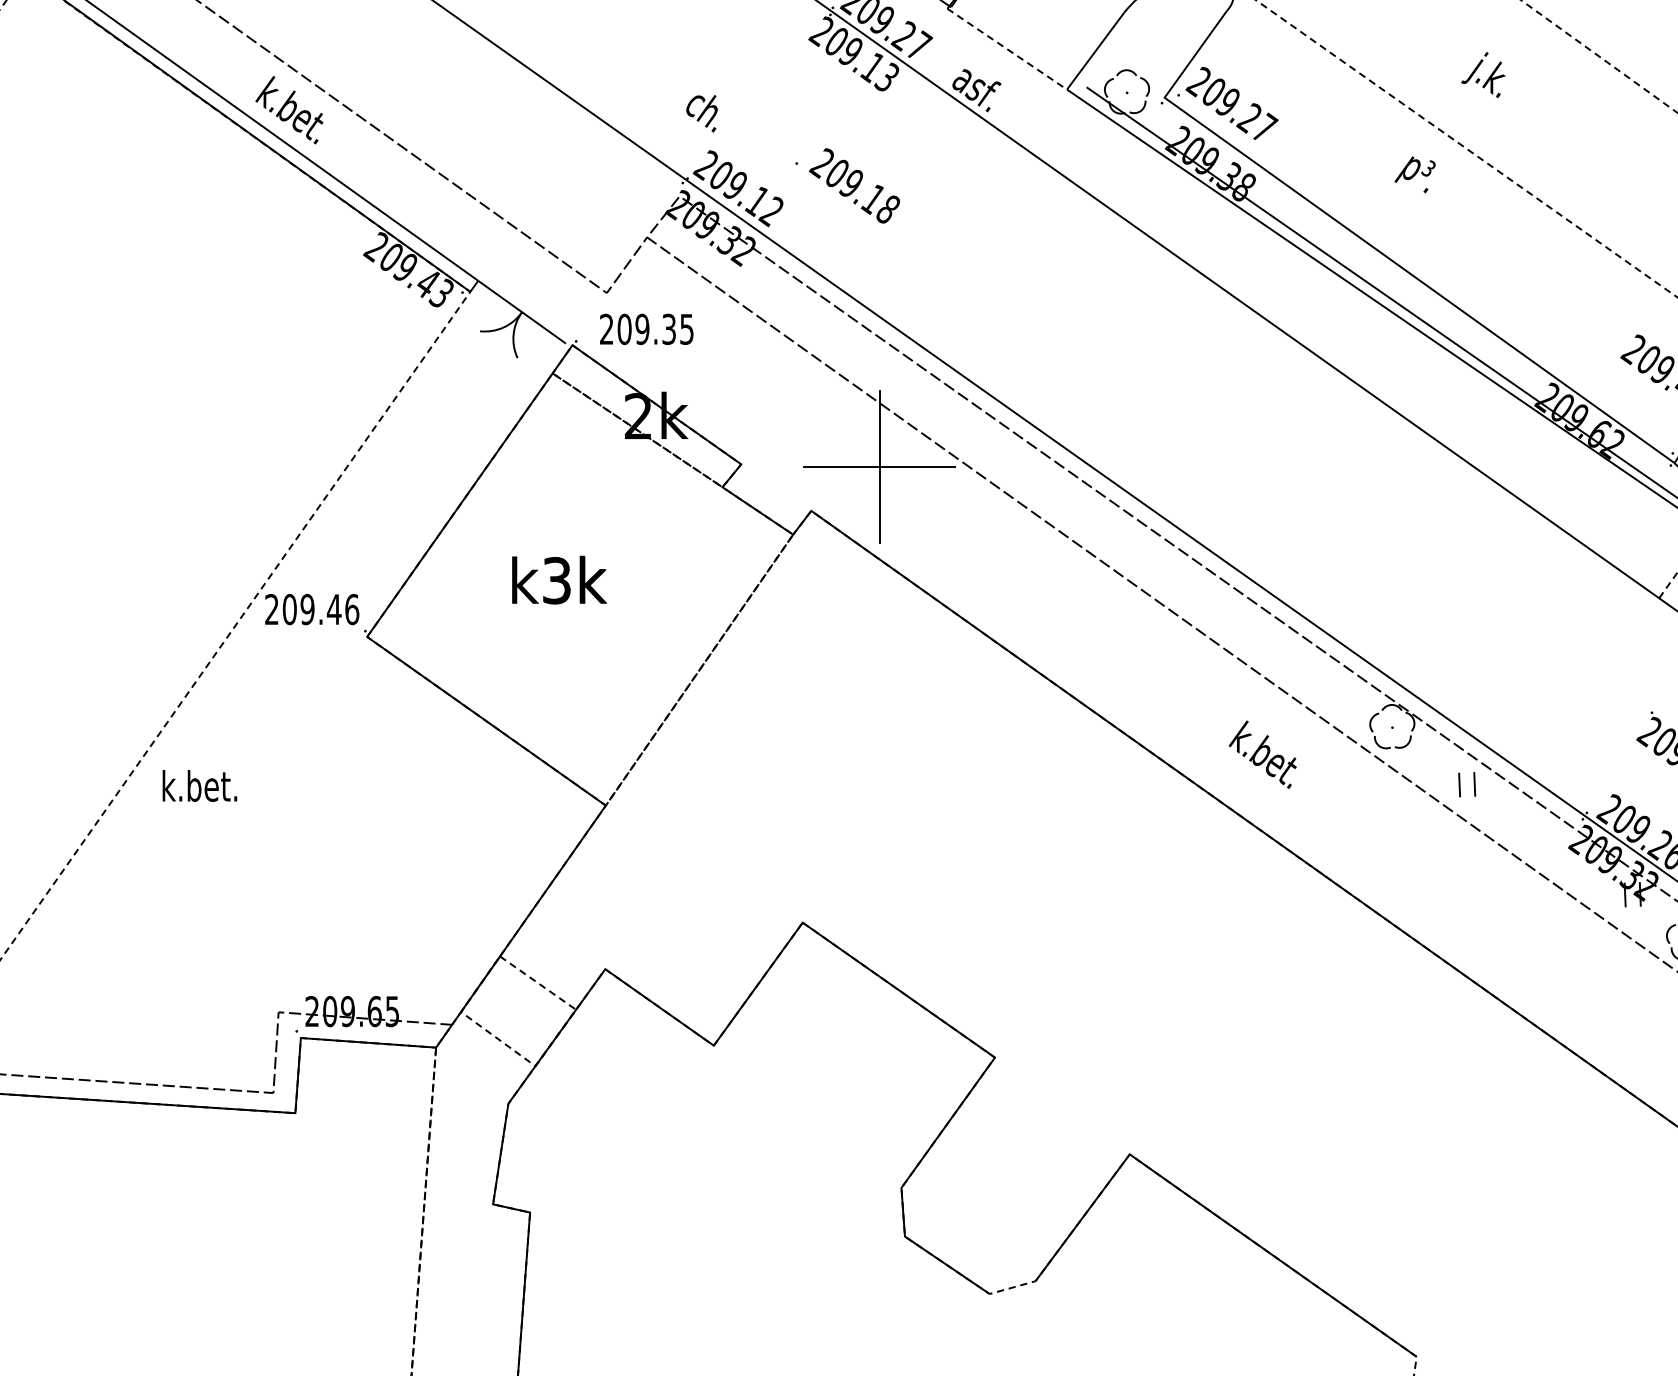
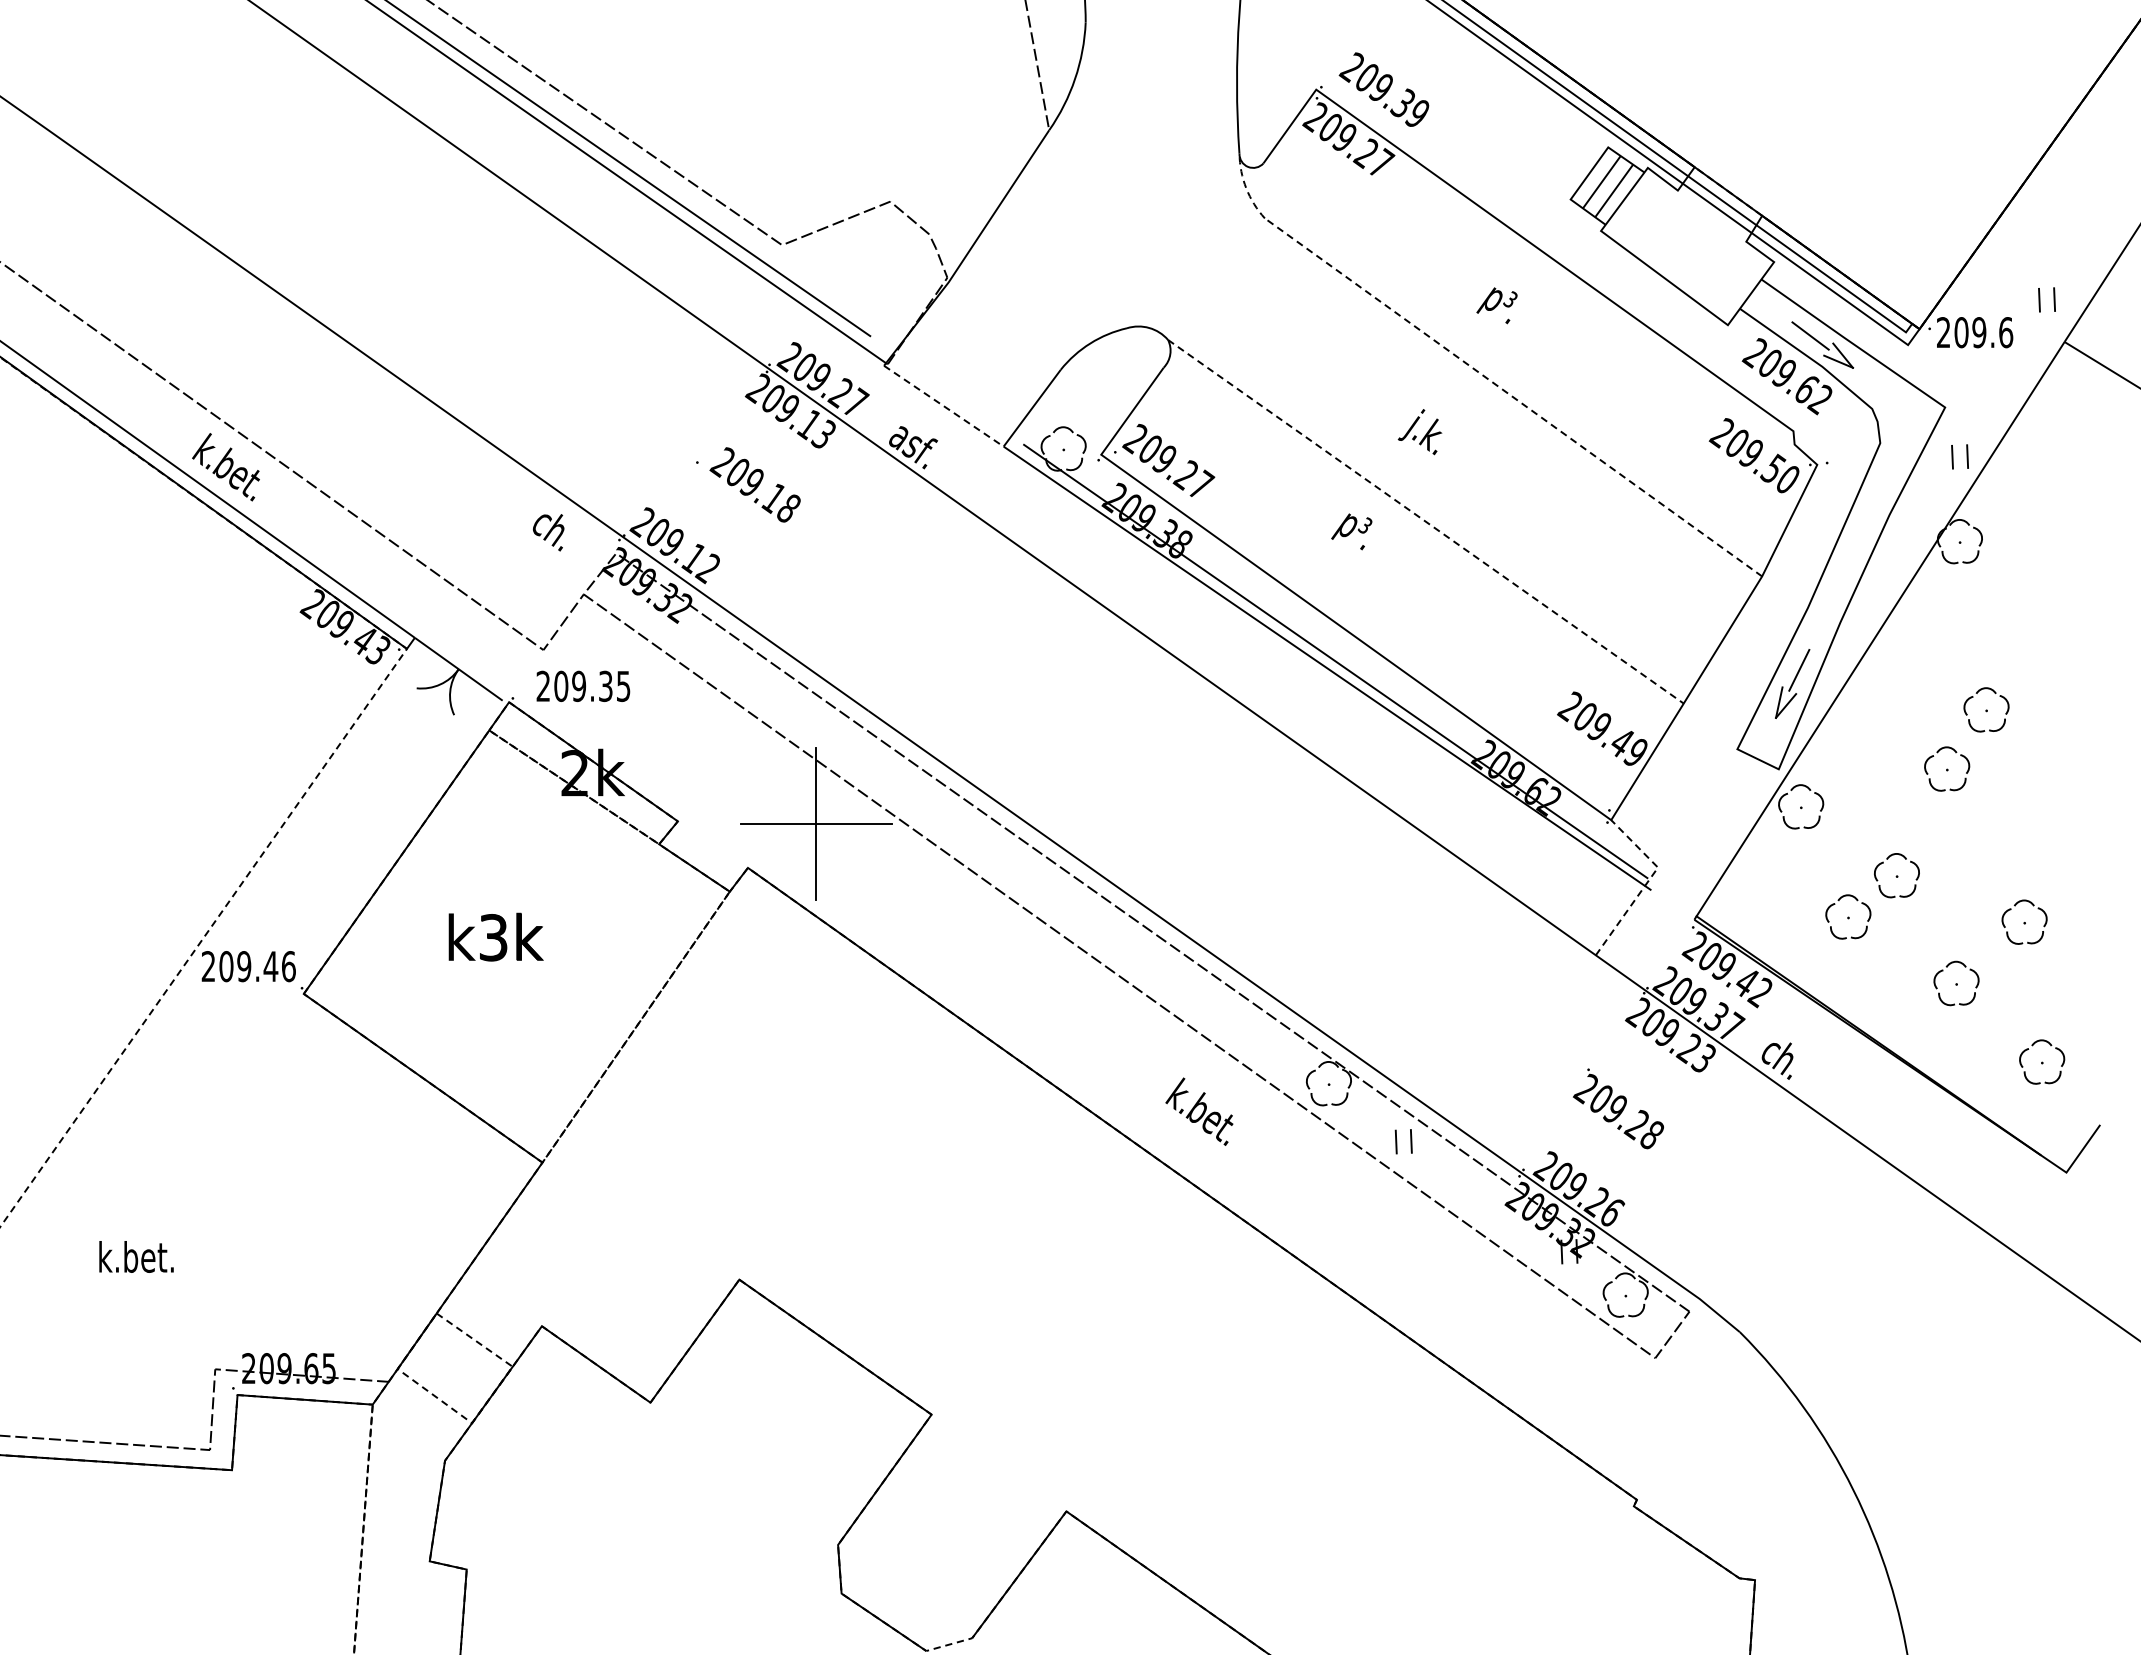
text: (701, 113) -> (548, 532), moved
text: (847, 185) -> (748, 484), moved
text: (199, 785) -> (136, 1256), moved

